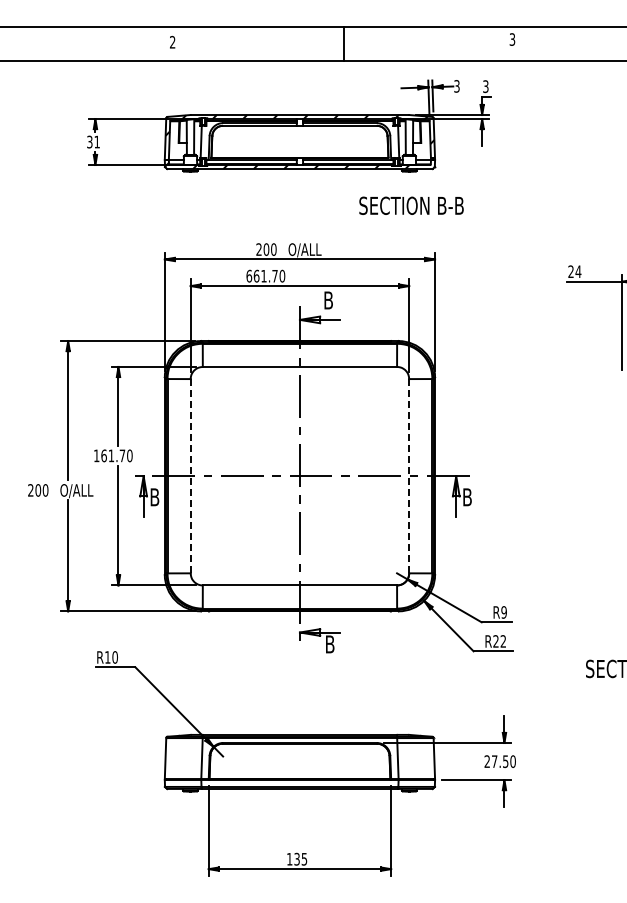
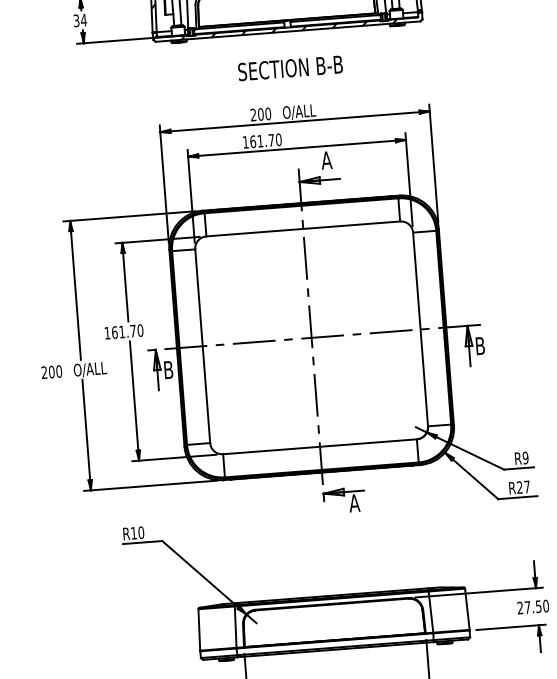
text: (97, 141) -> (84, 19), 31 -> 34
text: (411, 205) -> (290, 67), moved
text: (249, 275) -> (245, 141), 661.70 -> 161.70
text: (328, 300) -> (326, 160), B -> A
line: (409, 475) -> (420, 328), dashed -> solid
line: (190, 476) -> (202, 346), dashed -> solid
text: (503, 641) -> (527, 487), R22 -> R27
text: (329, 644) -> (354, 503), B -> A

